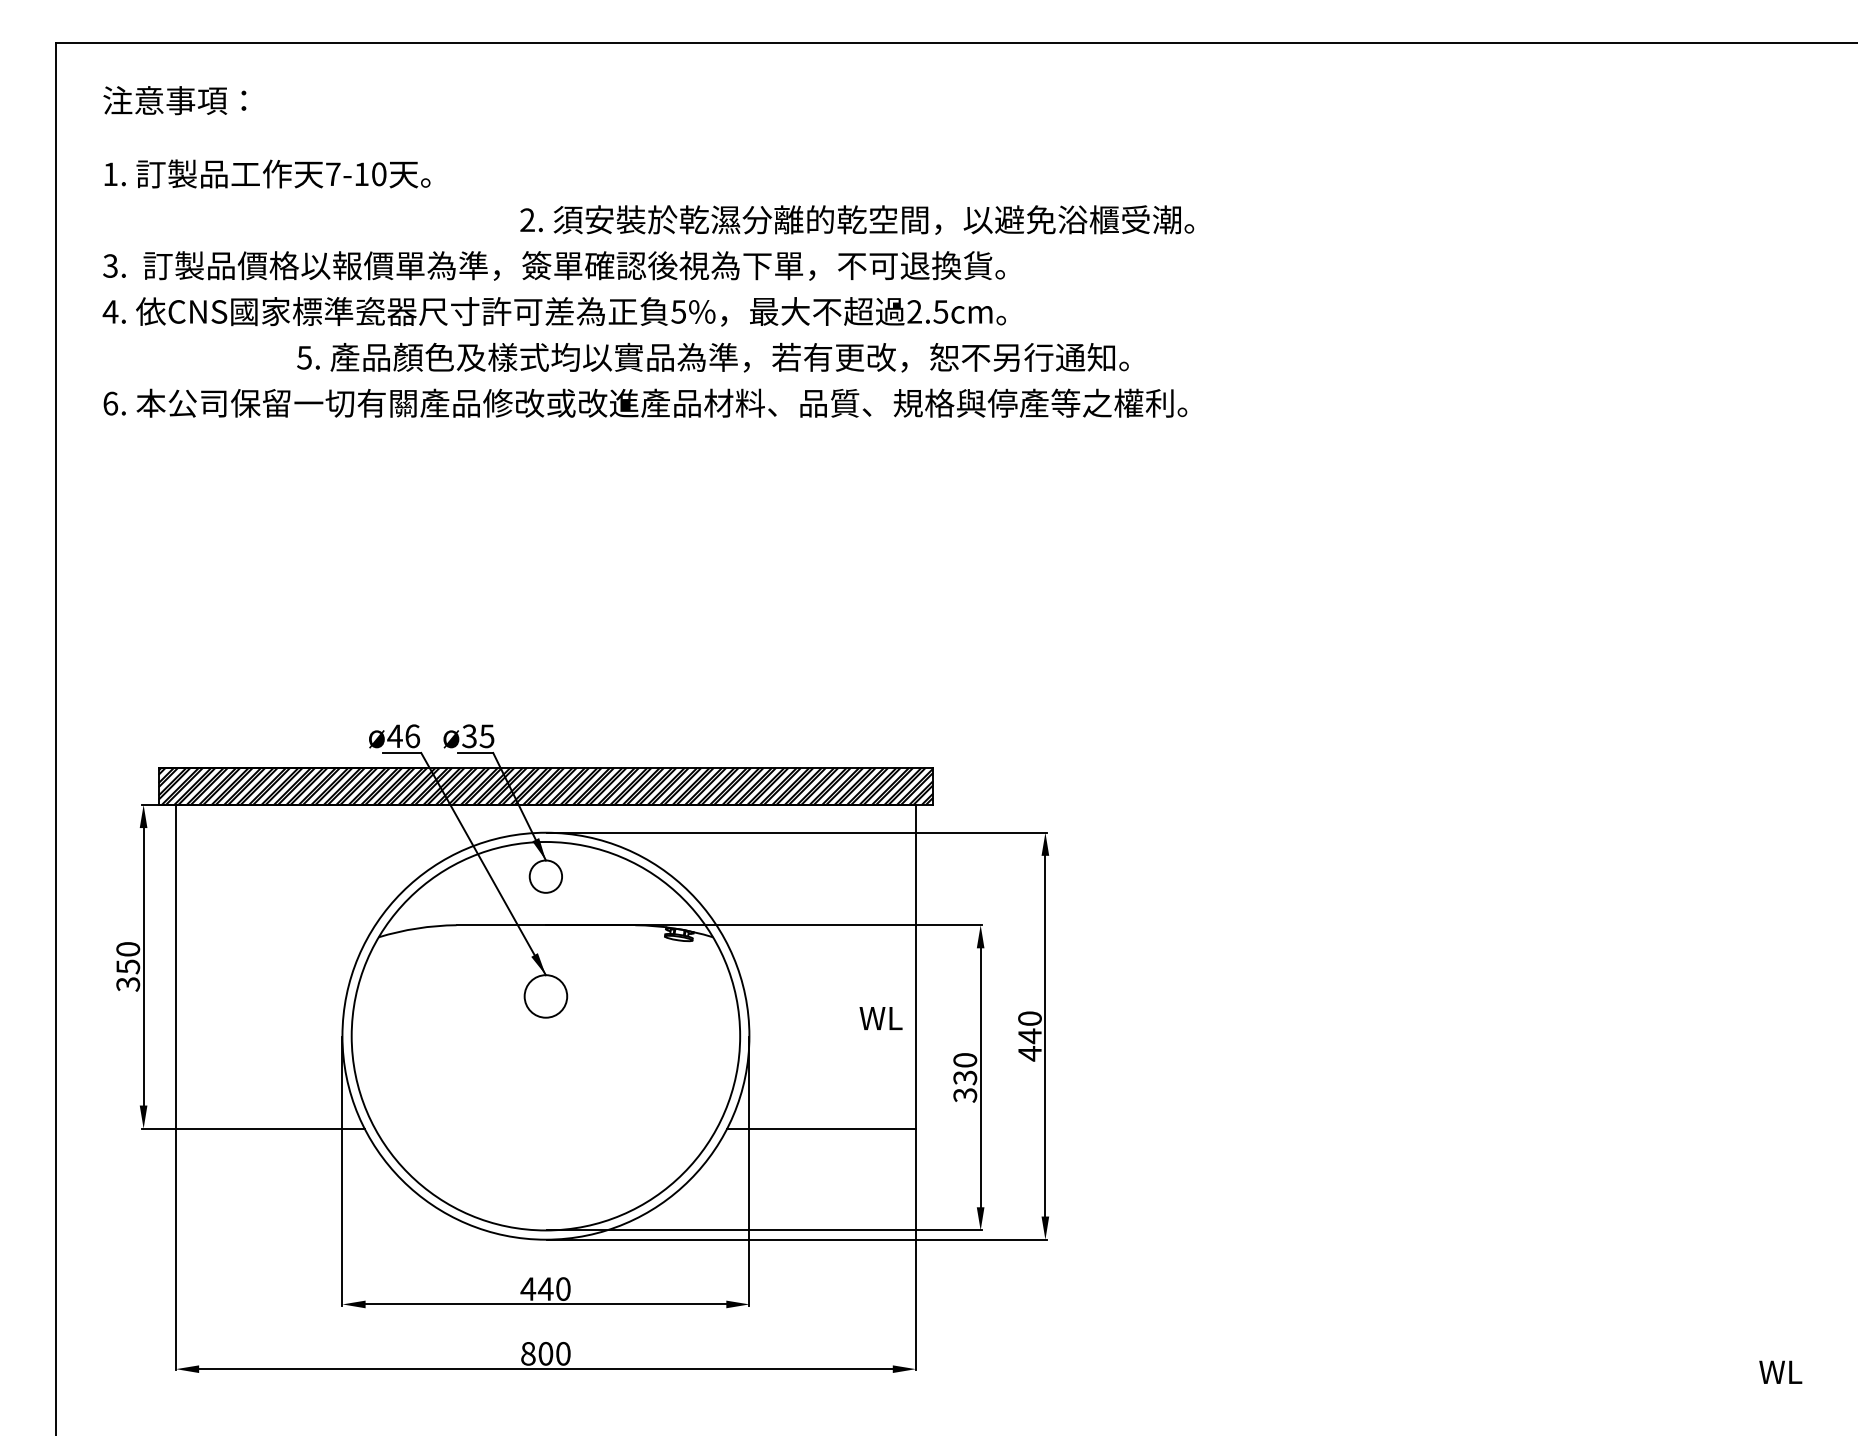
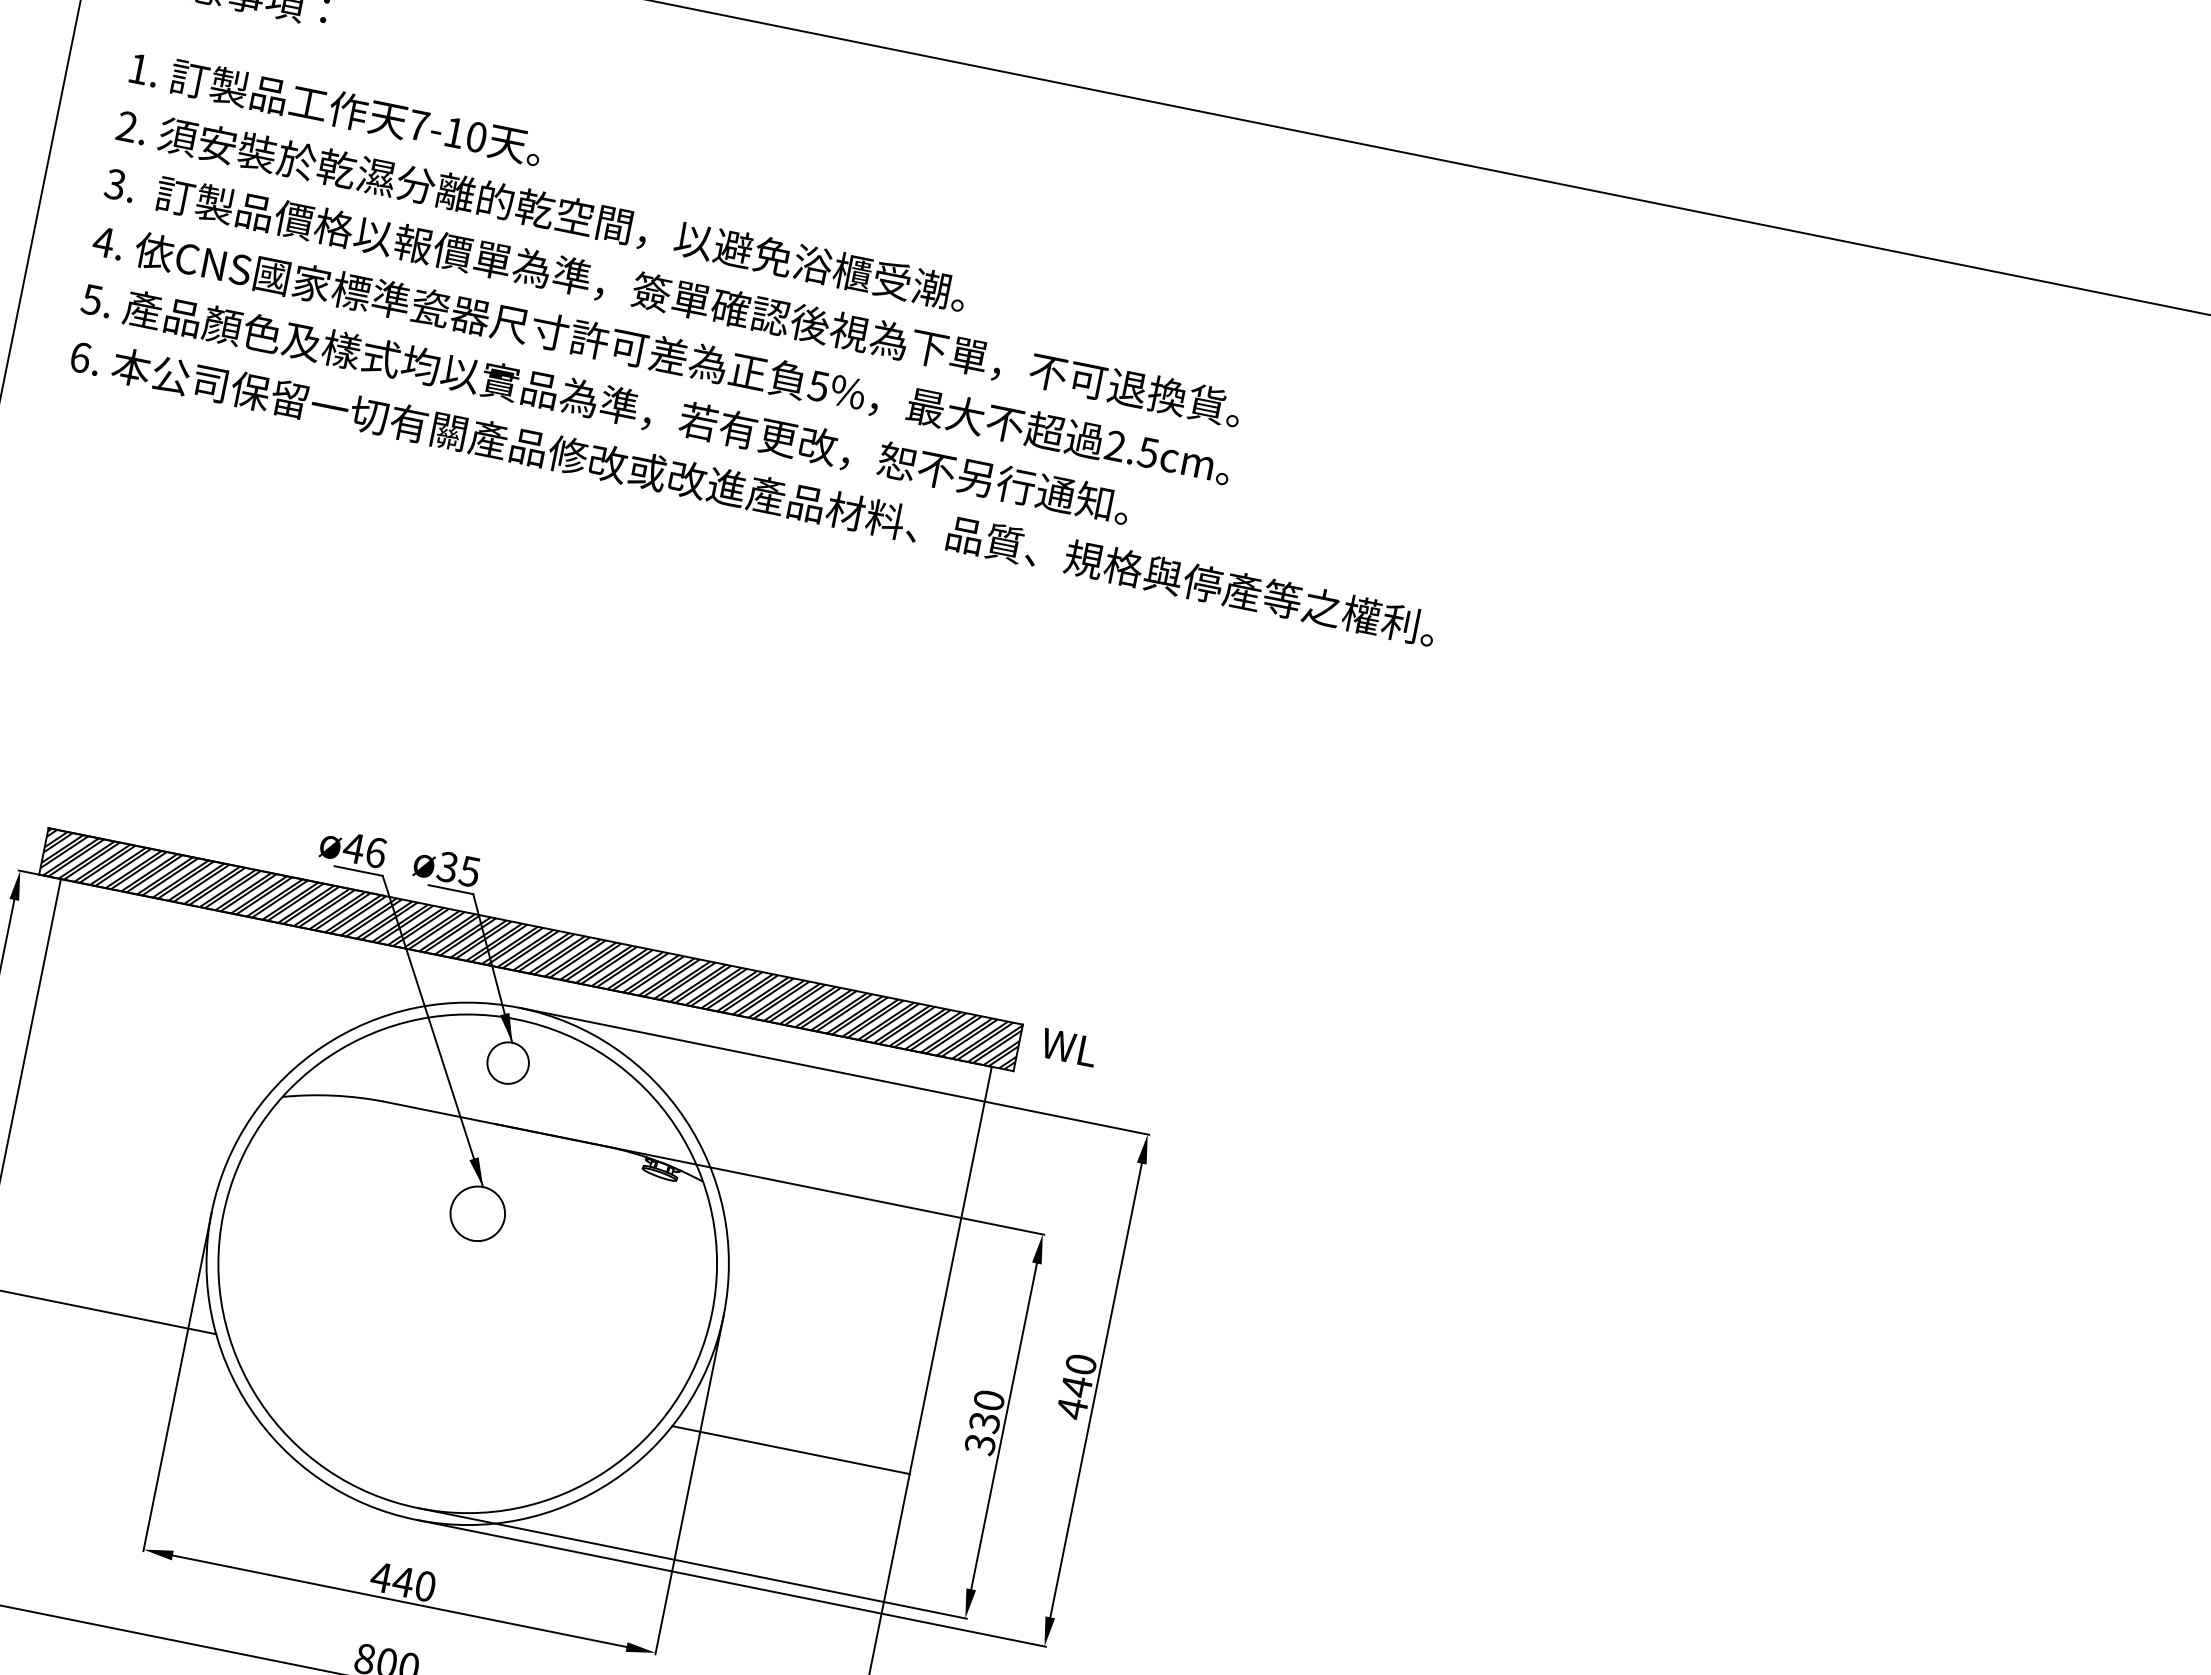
text: (857, 219) -> (542, 209), moved
text: (712, 357) -> (605, 402), moved
text: (880, 1018) -> (1068, 1047), moved

